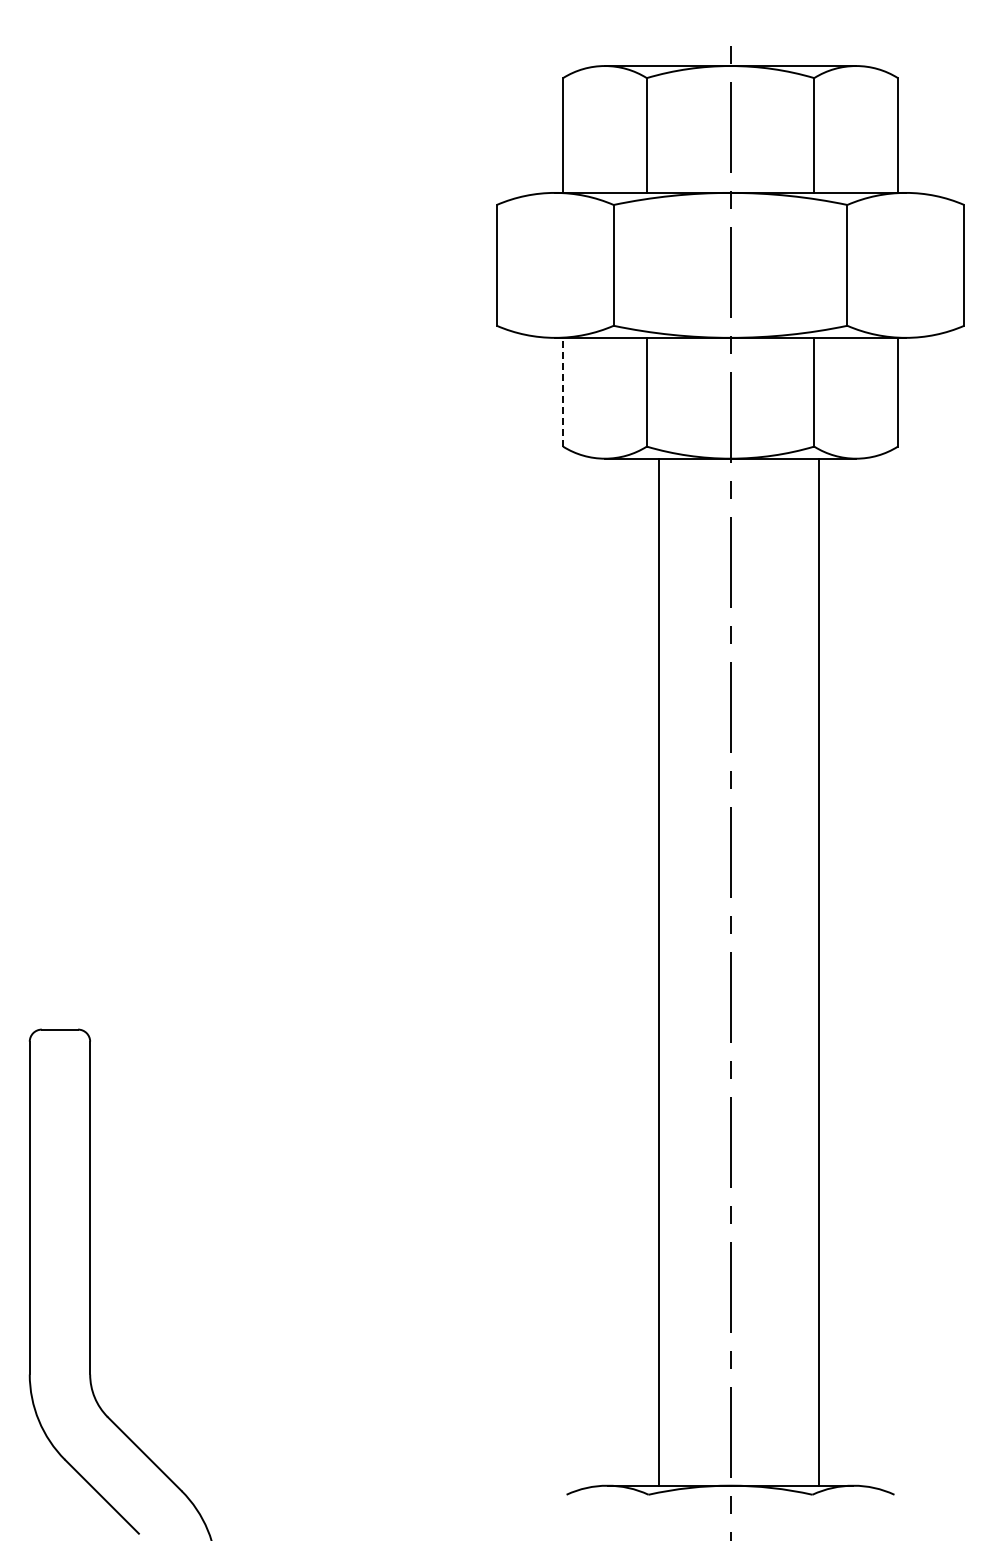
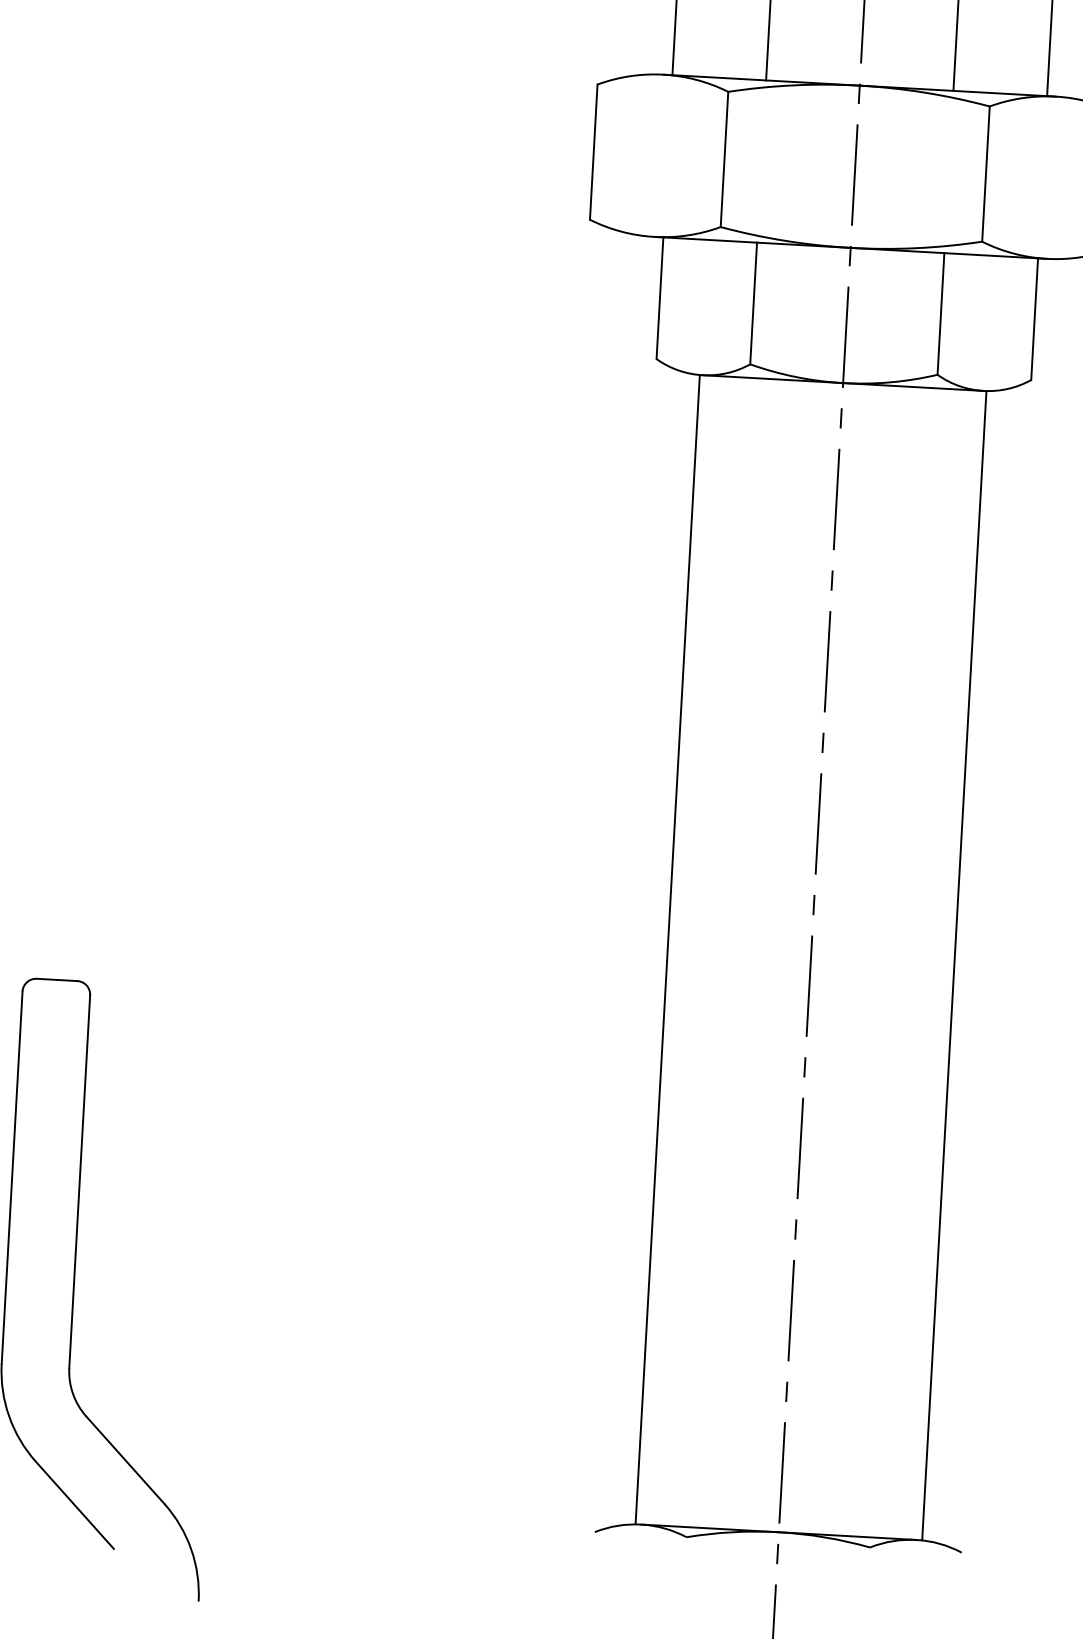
line: (563, 391) -> (660, 297), dashed -> solid
line: (659, 971) -> (667, 948), moved
line: (818, 971) -> (954, 964), moved

